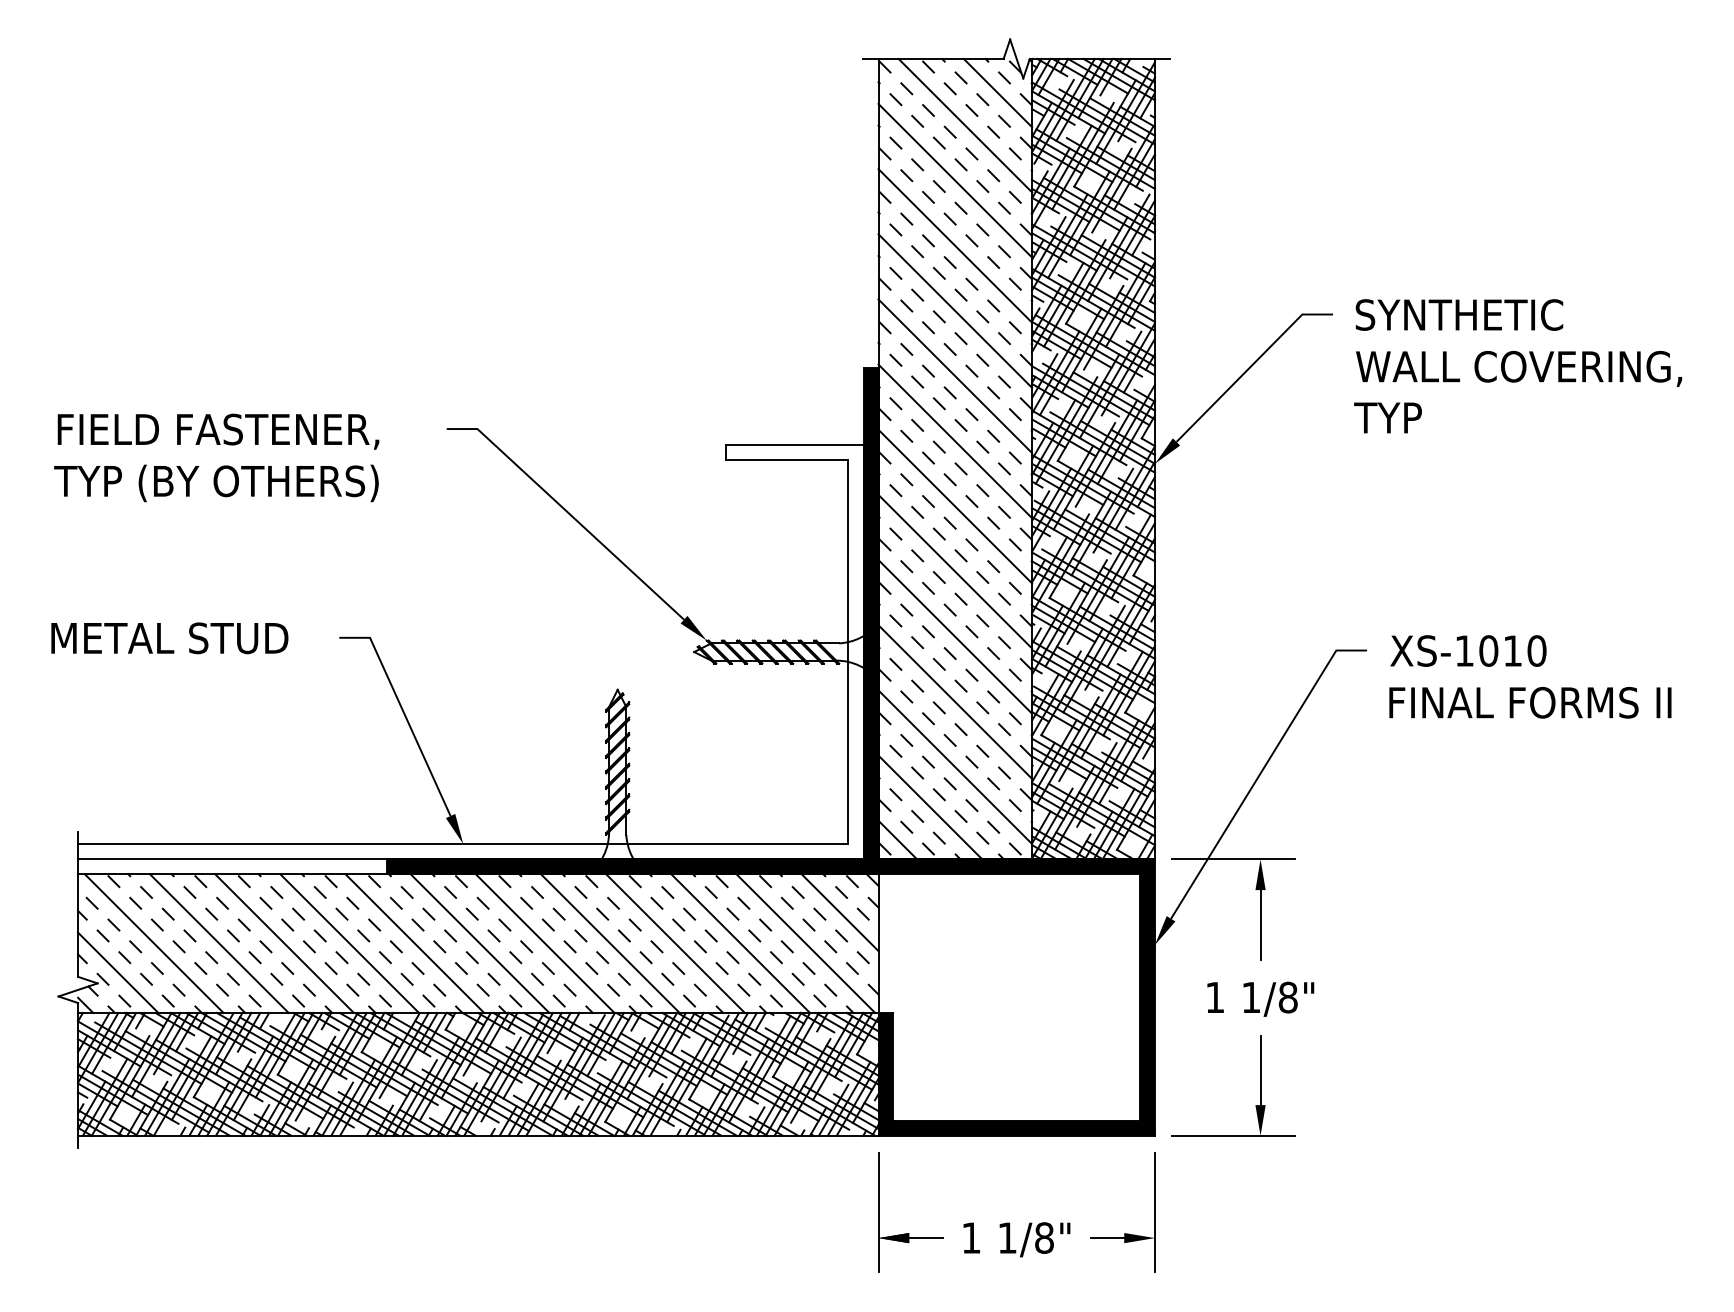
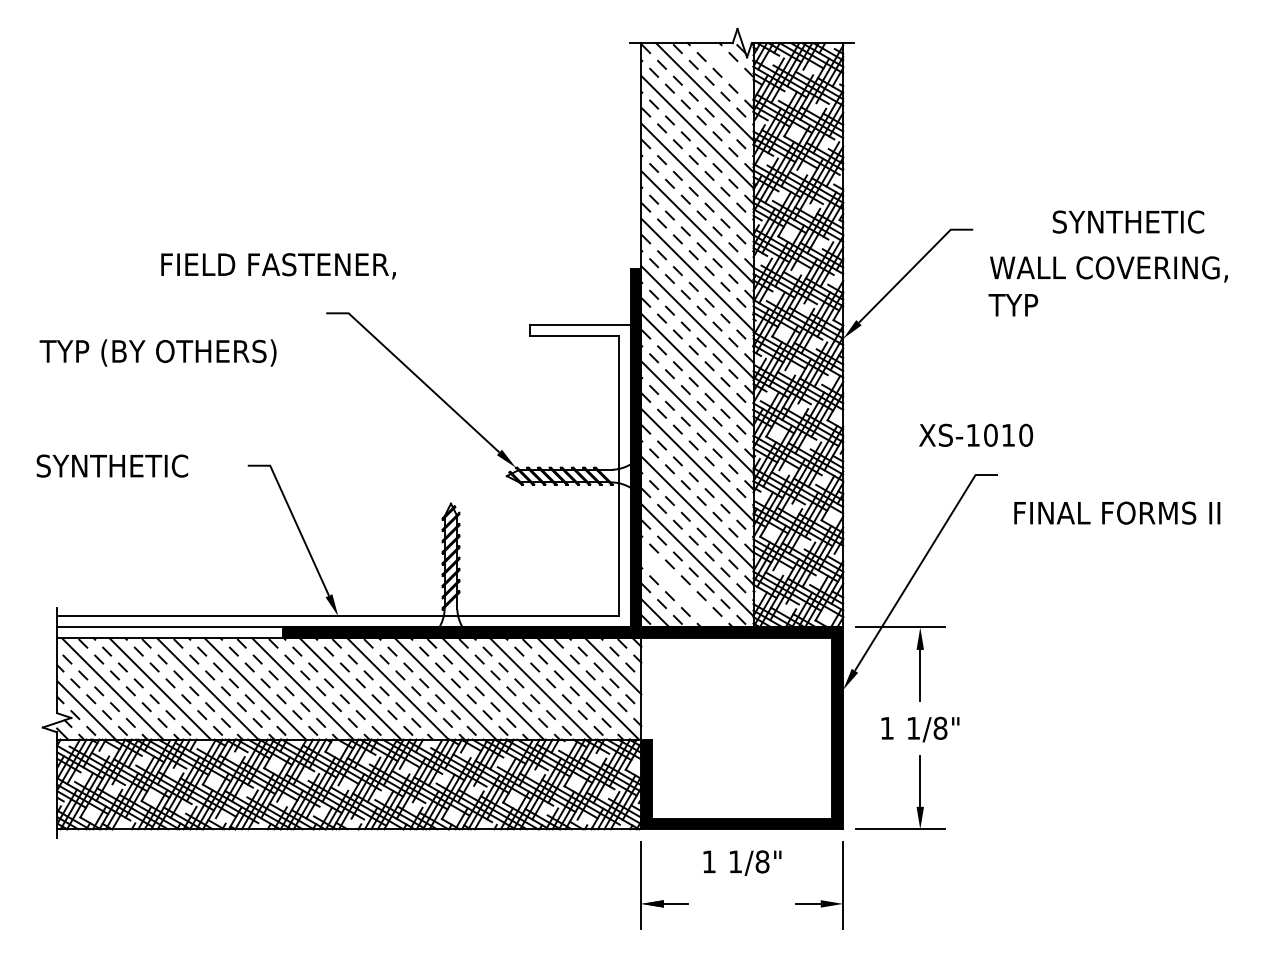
line: (997, 92) -> (728, 67), removed
text: (1459, 314) -> (1128, 221), moved
text: (218, 432) -> (278, 266), moved
text: (169, 637) -> (123, 465), METAL STUD -> SYNTHETIC
text: (1467, 649) -> (975, 434), moved
line: (930, 807) -> (679, 589), removed
text: (1017, 1238) -> (742, 862), moved

